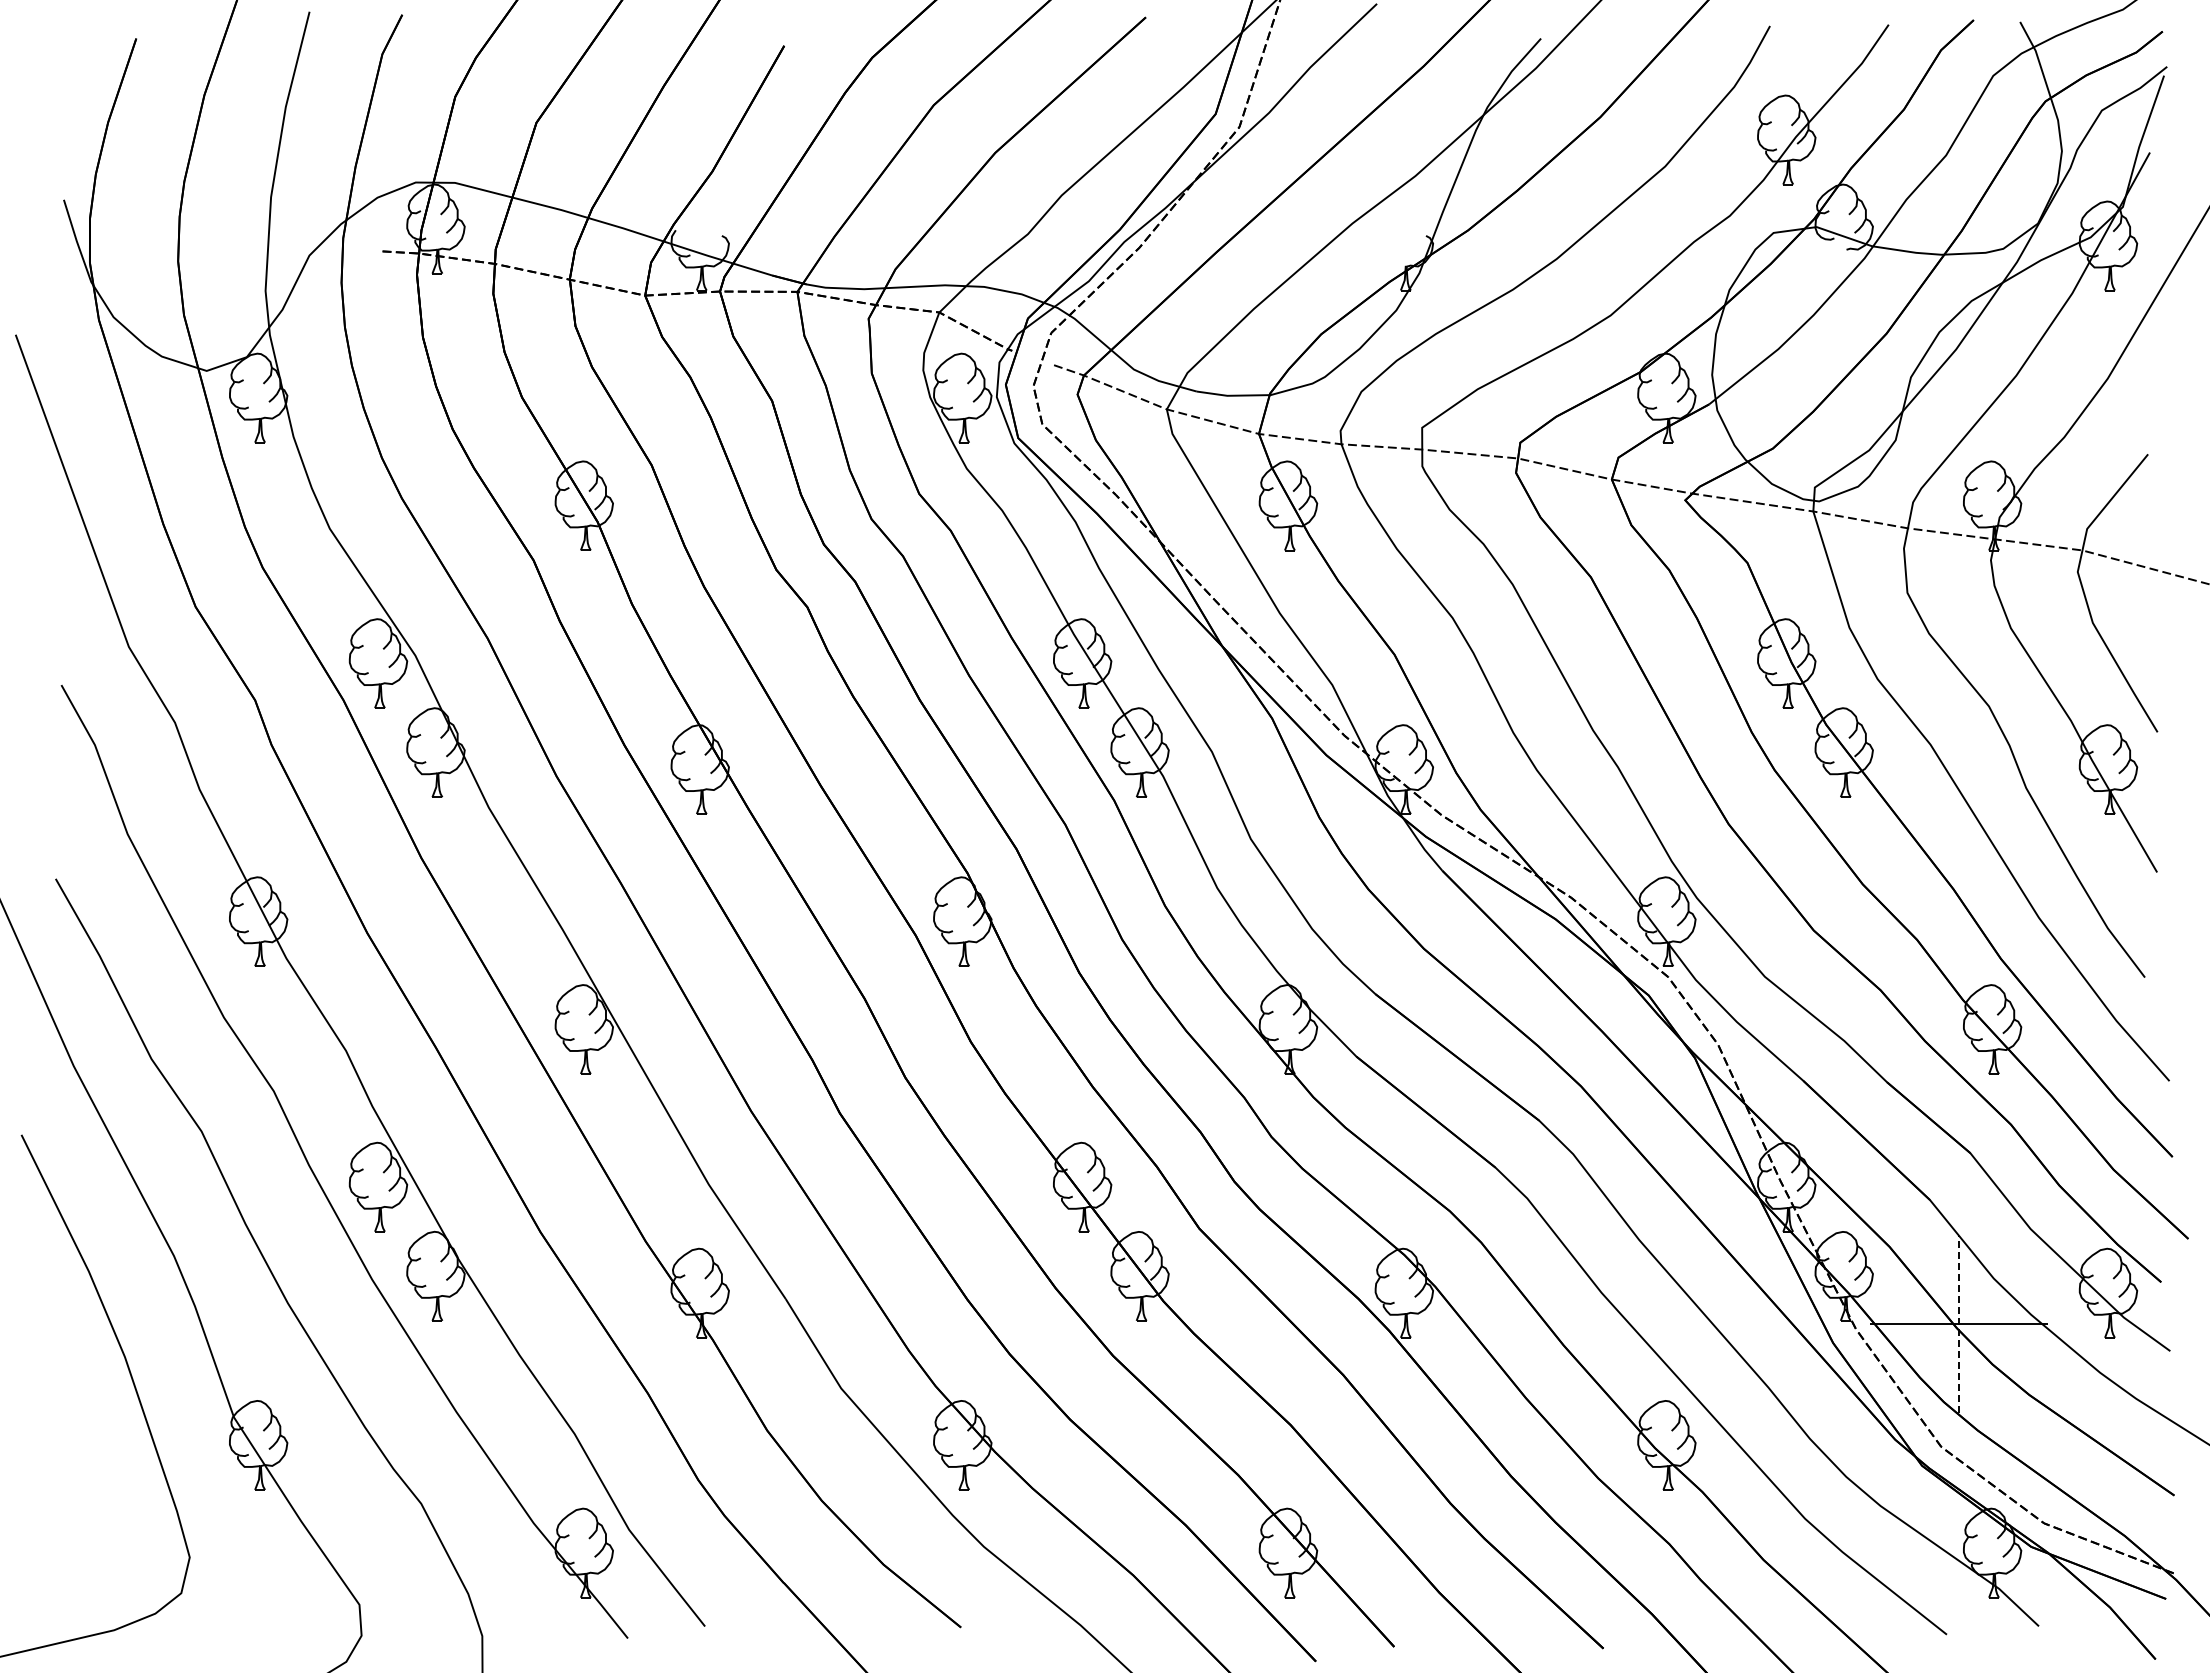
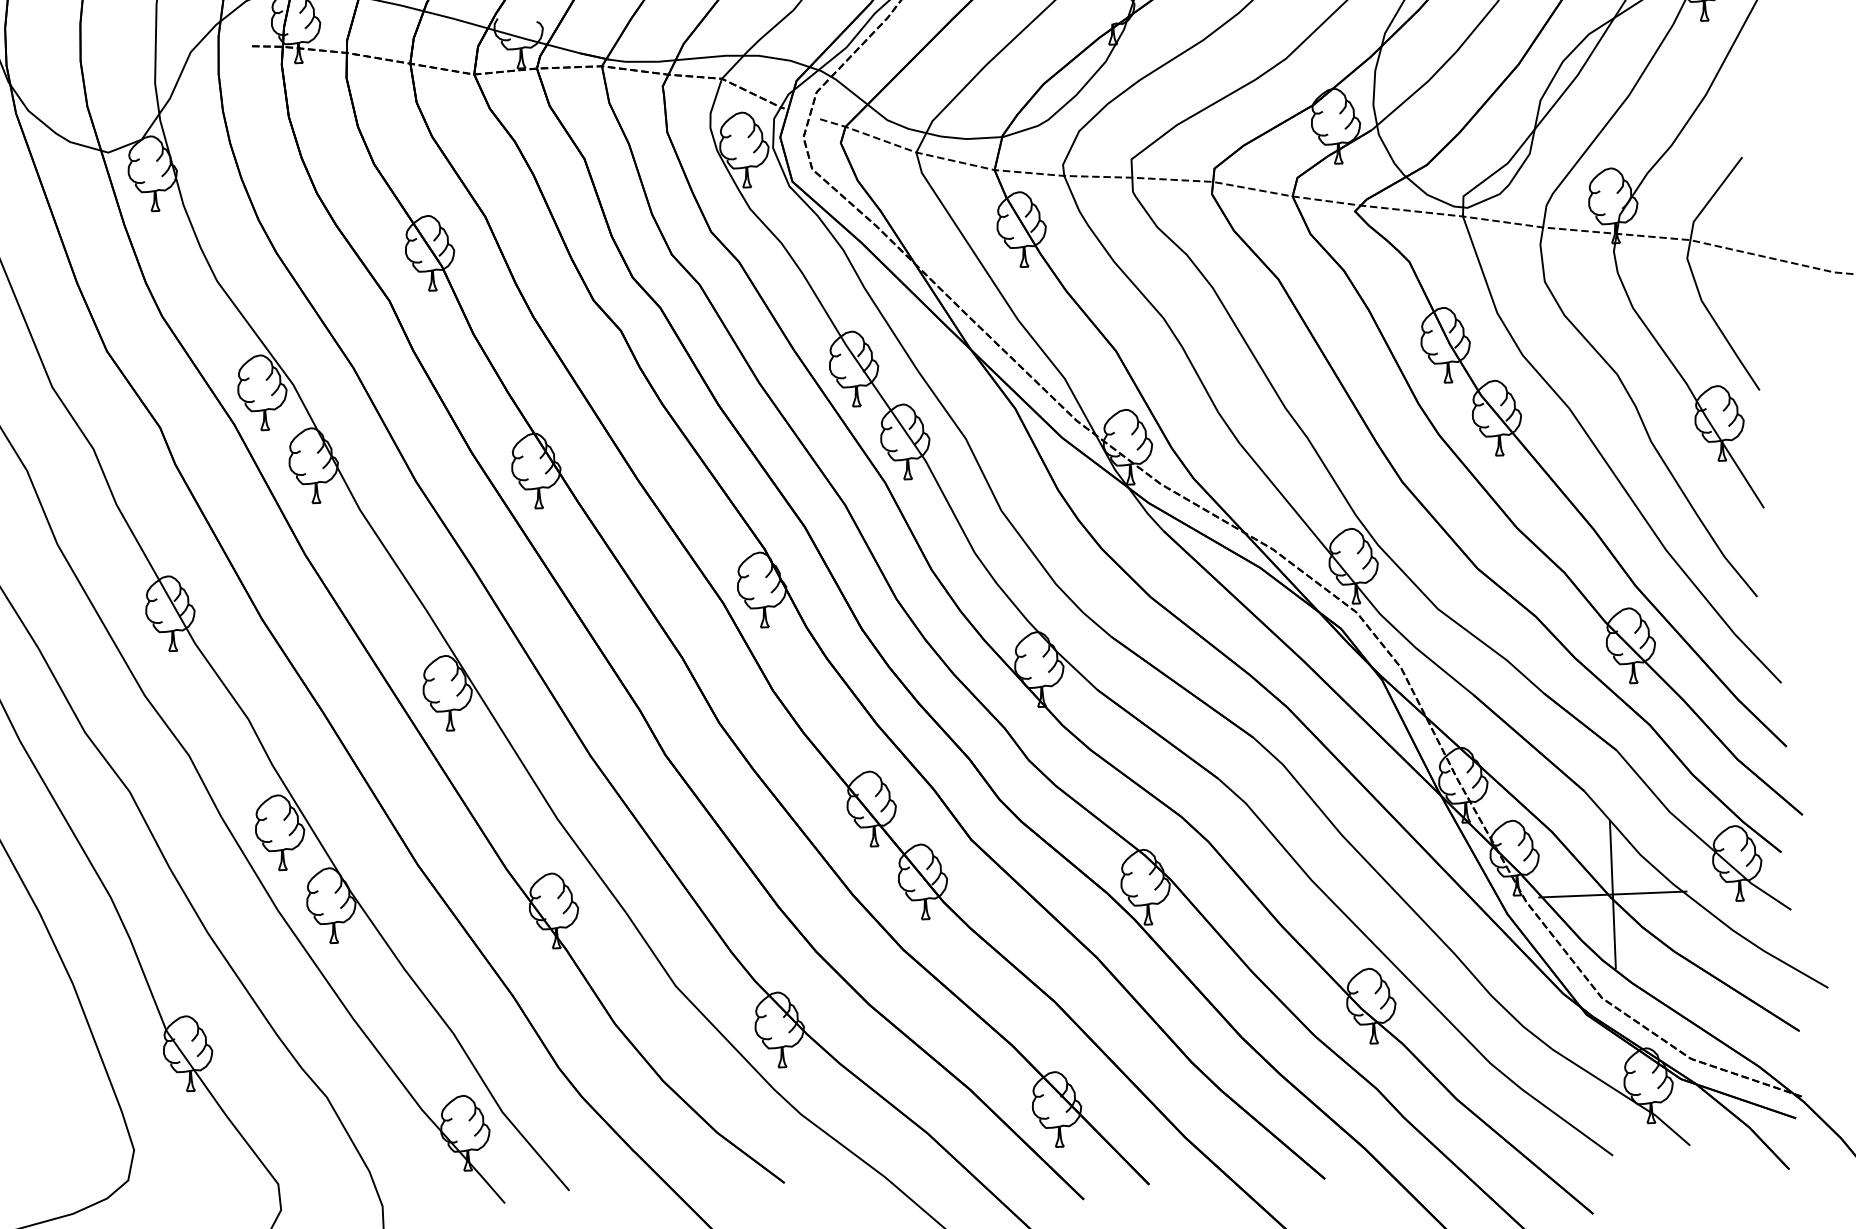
line: (1959, 1324) -> (1613, 894), dashed -> solid

